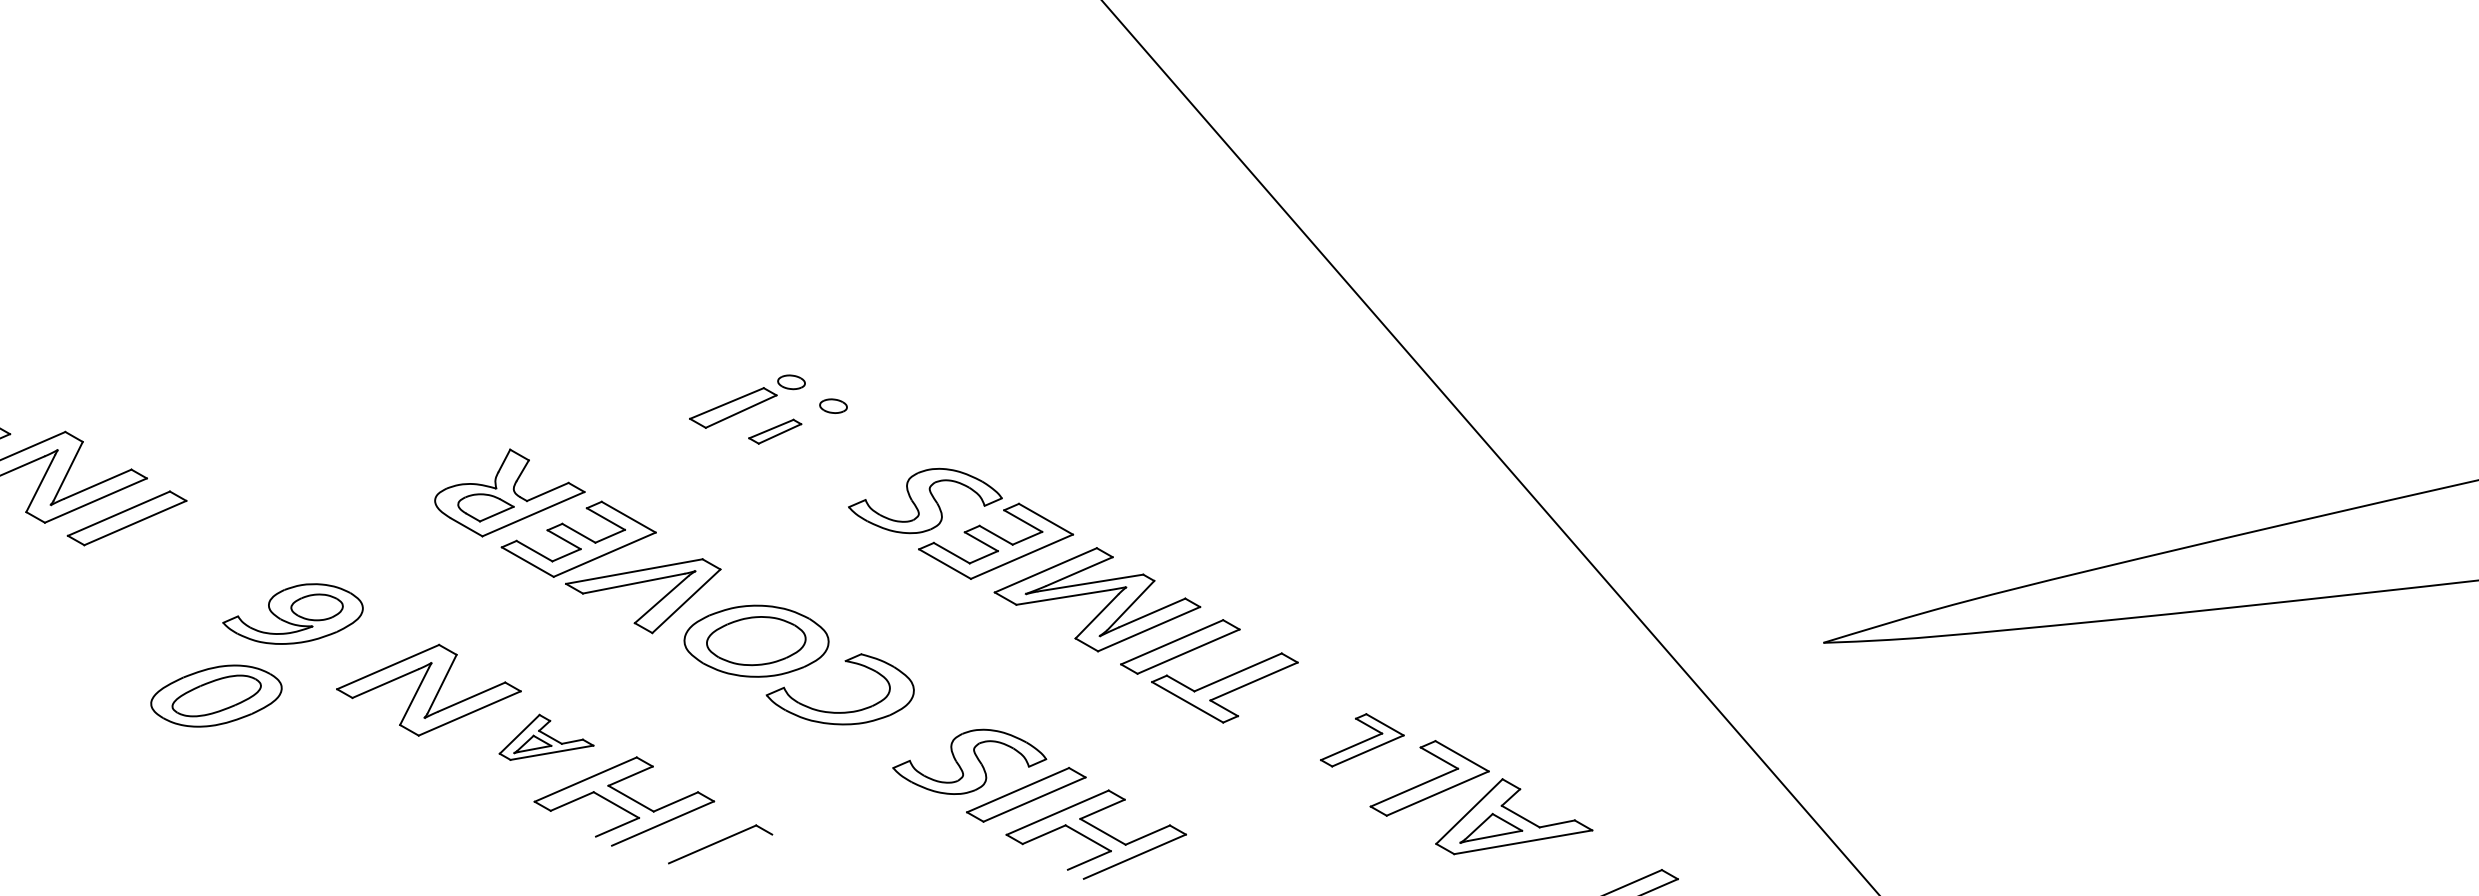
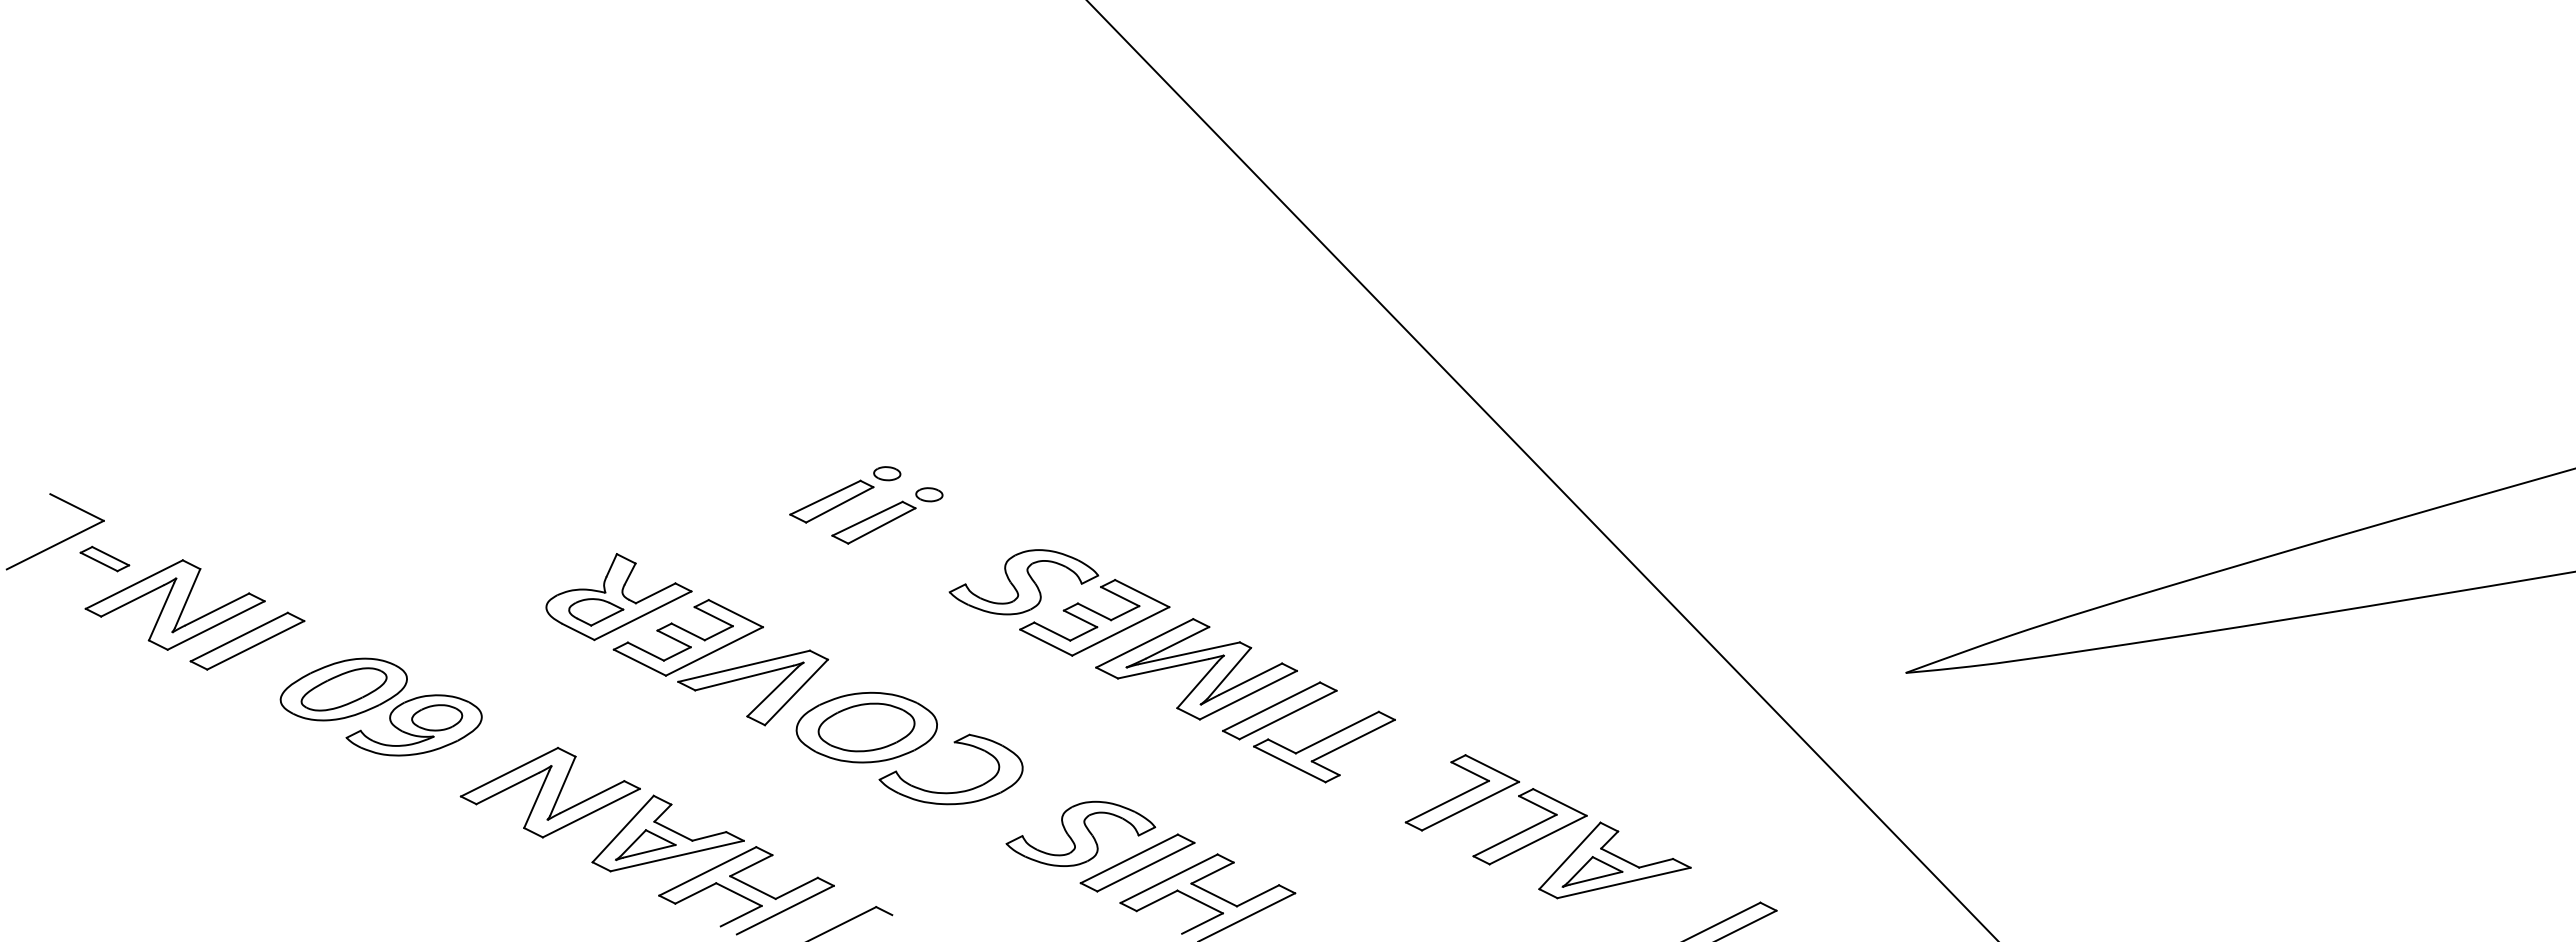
part: (774, 431) -> (873, 522), size x1.67
part: (216, 696) -> (343, 689), moved
part: (546, 738) -> (667, 833), size x1.67
part: (1361, 740) -> (1461, 792), size x1.43

